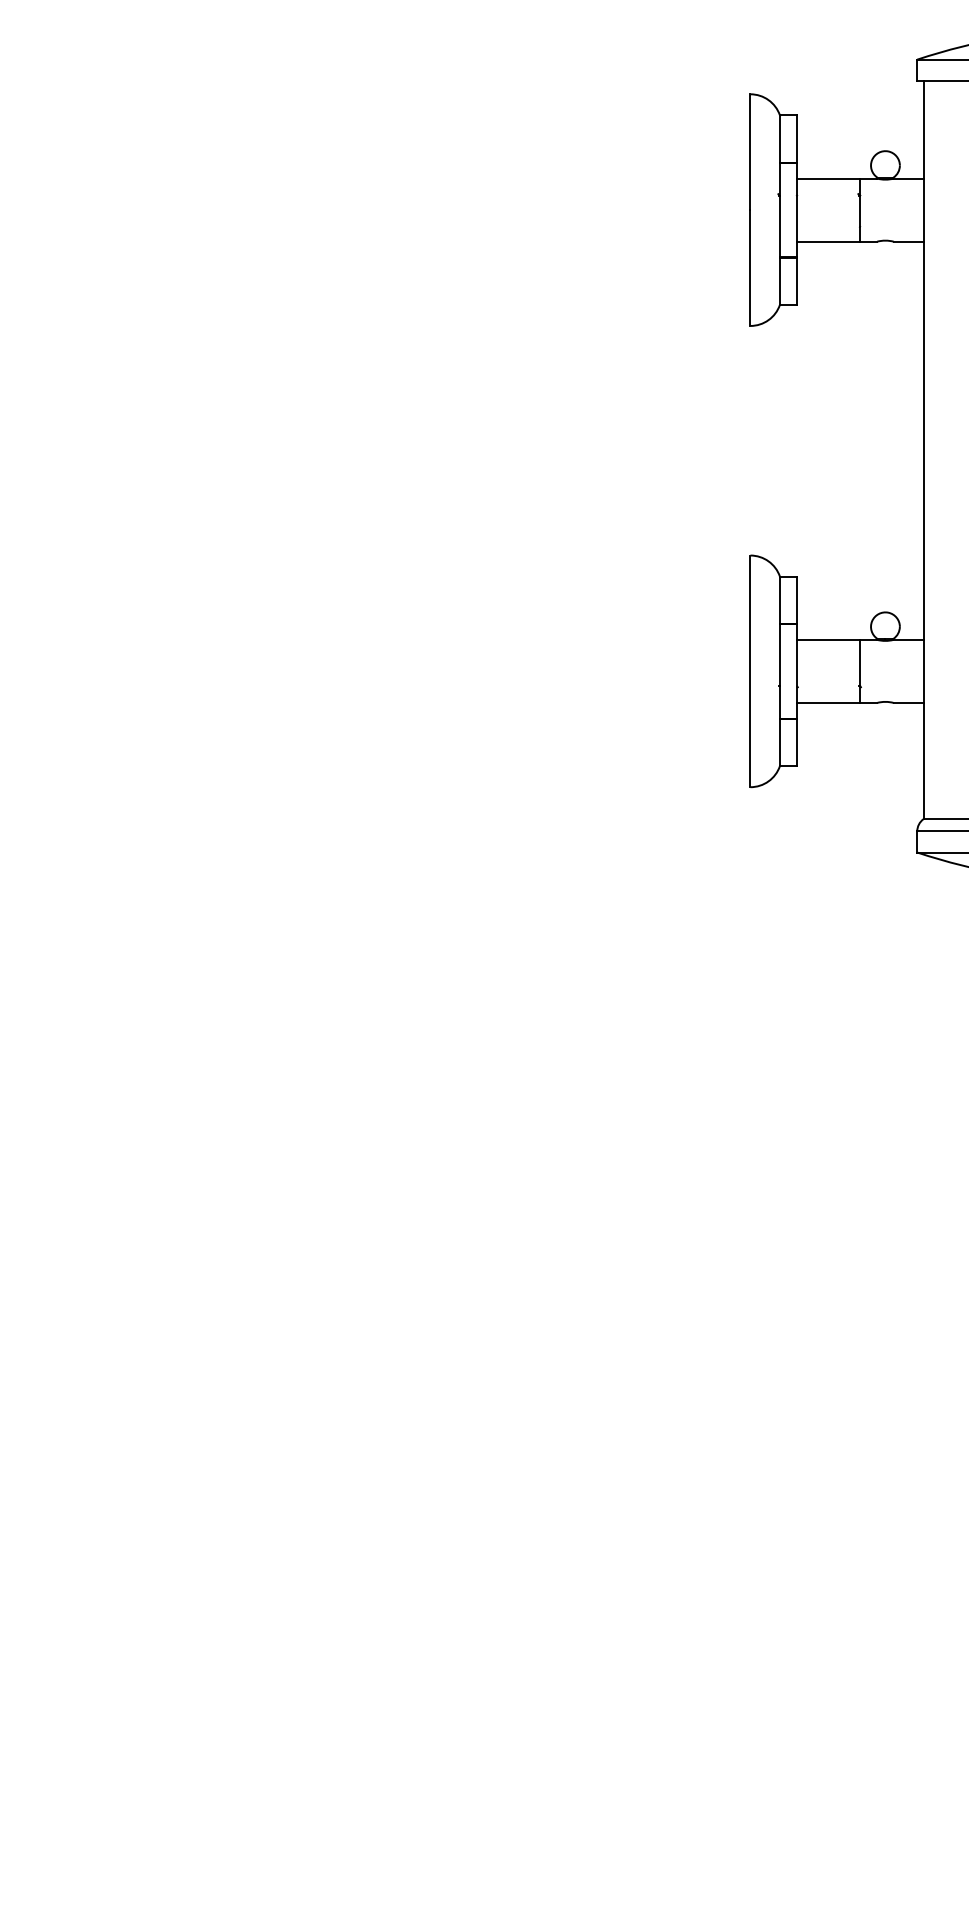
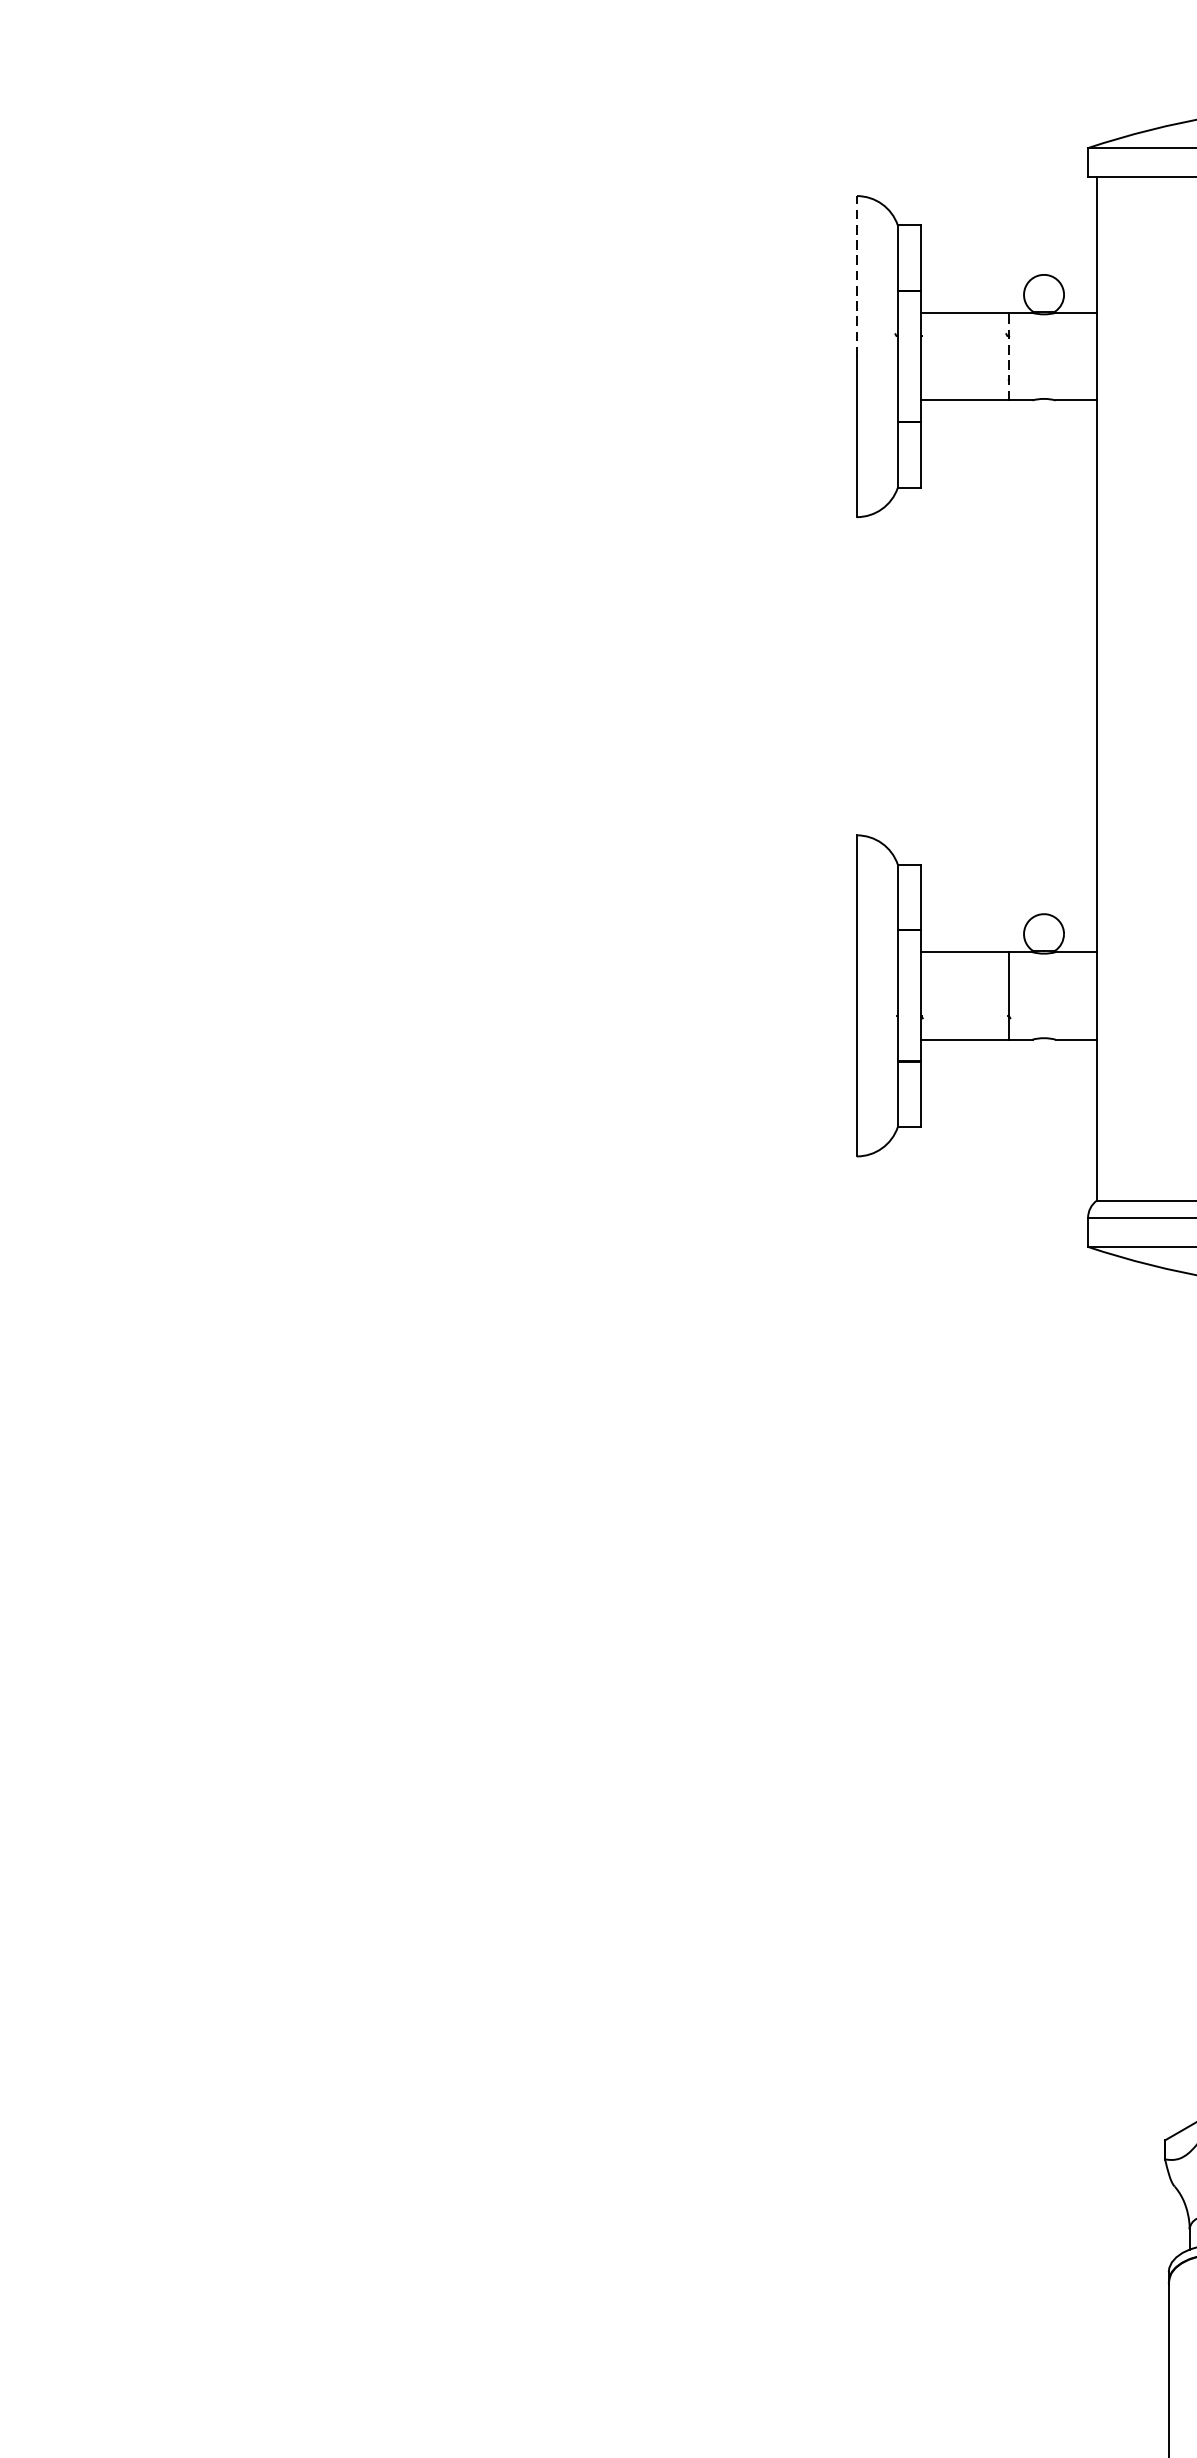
line: (750, 152) -> (856, 276), solid -> dashed
line: (859, 210) -> (1008, 357), solid -> dashed

